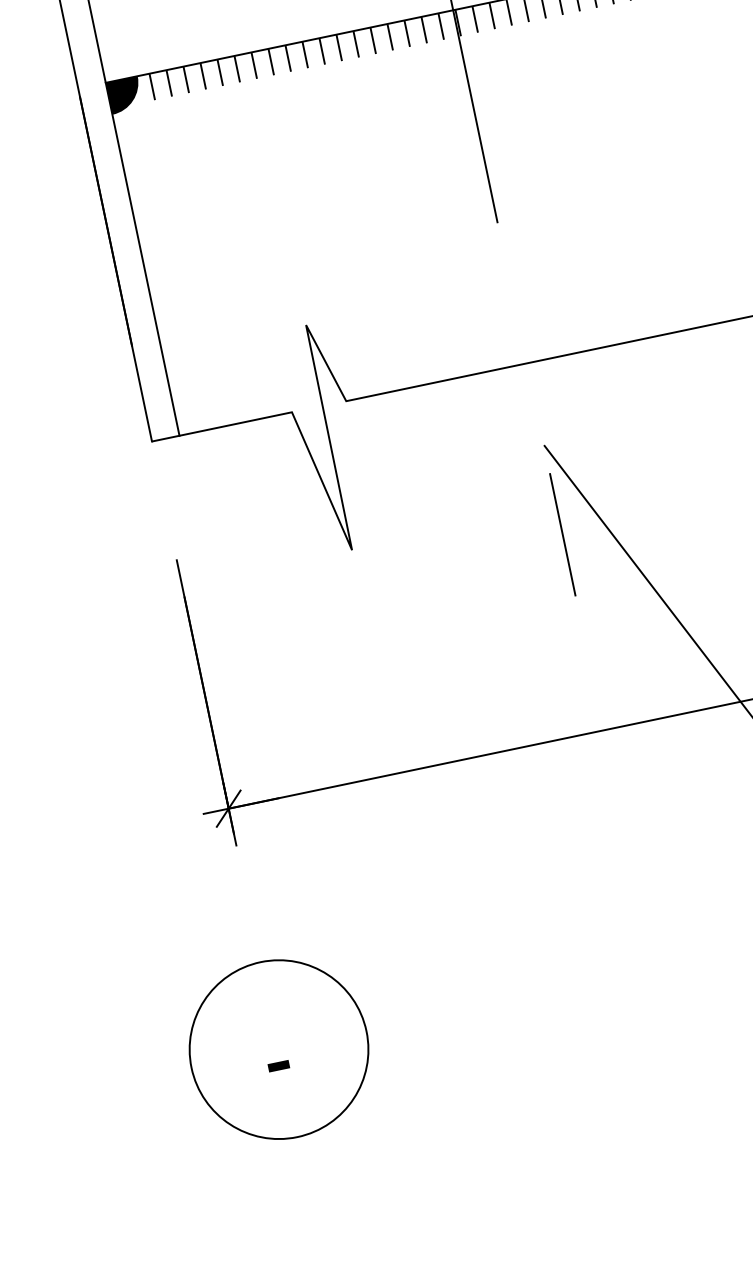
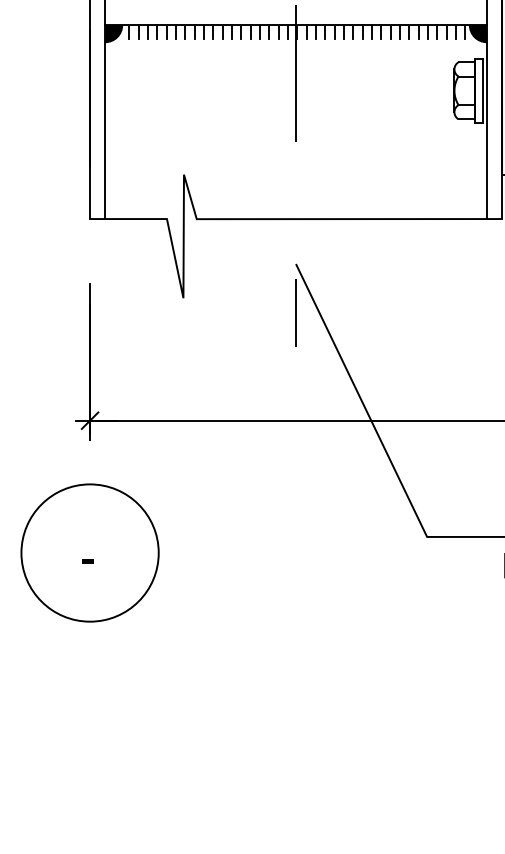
circle: (277, 1048) -> (89, 552), size x1.43

